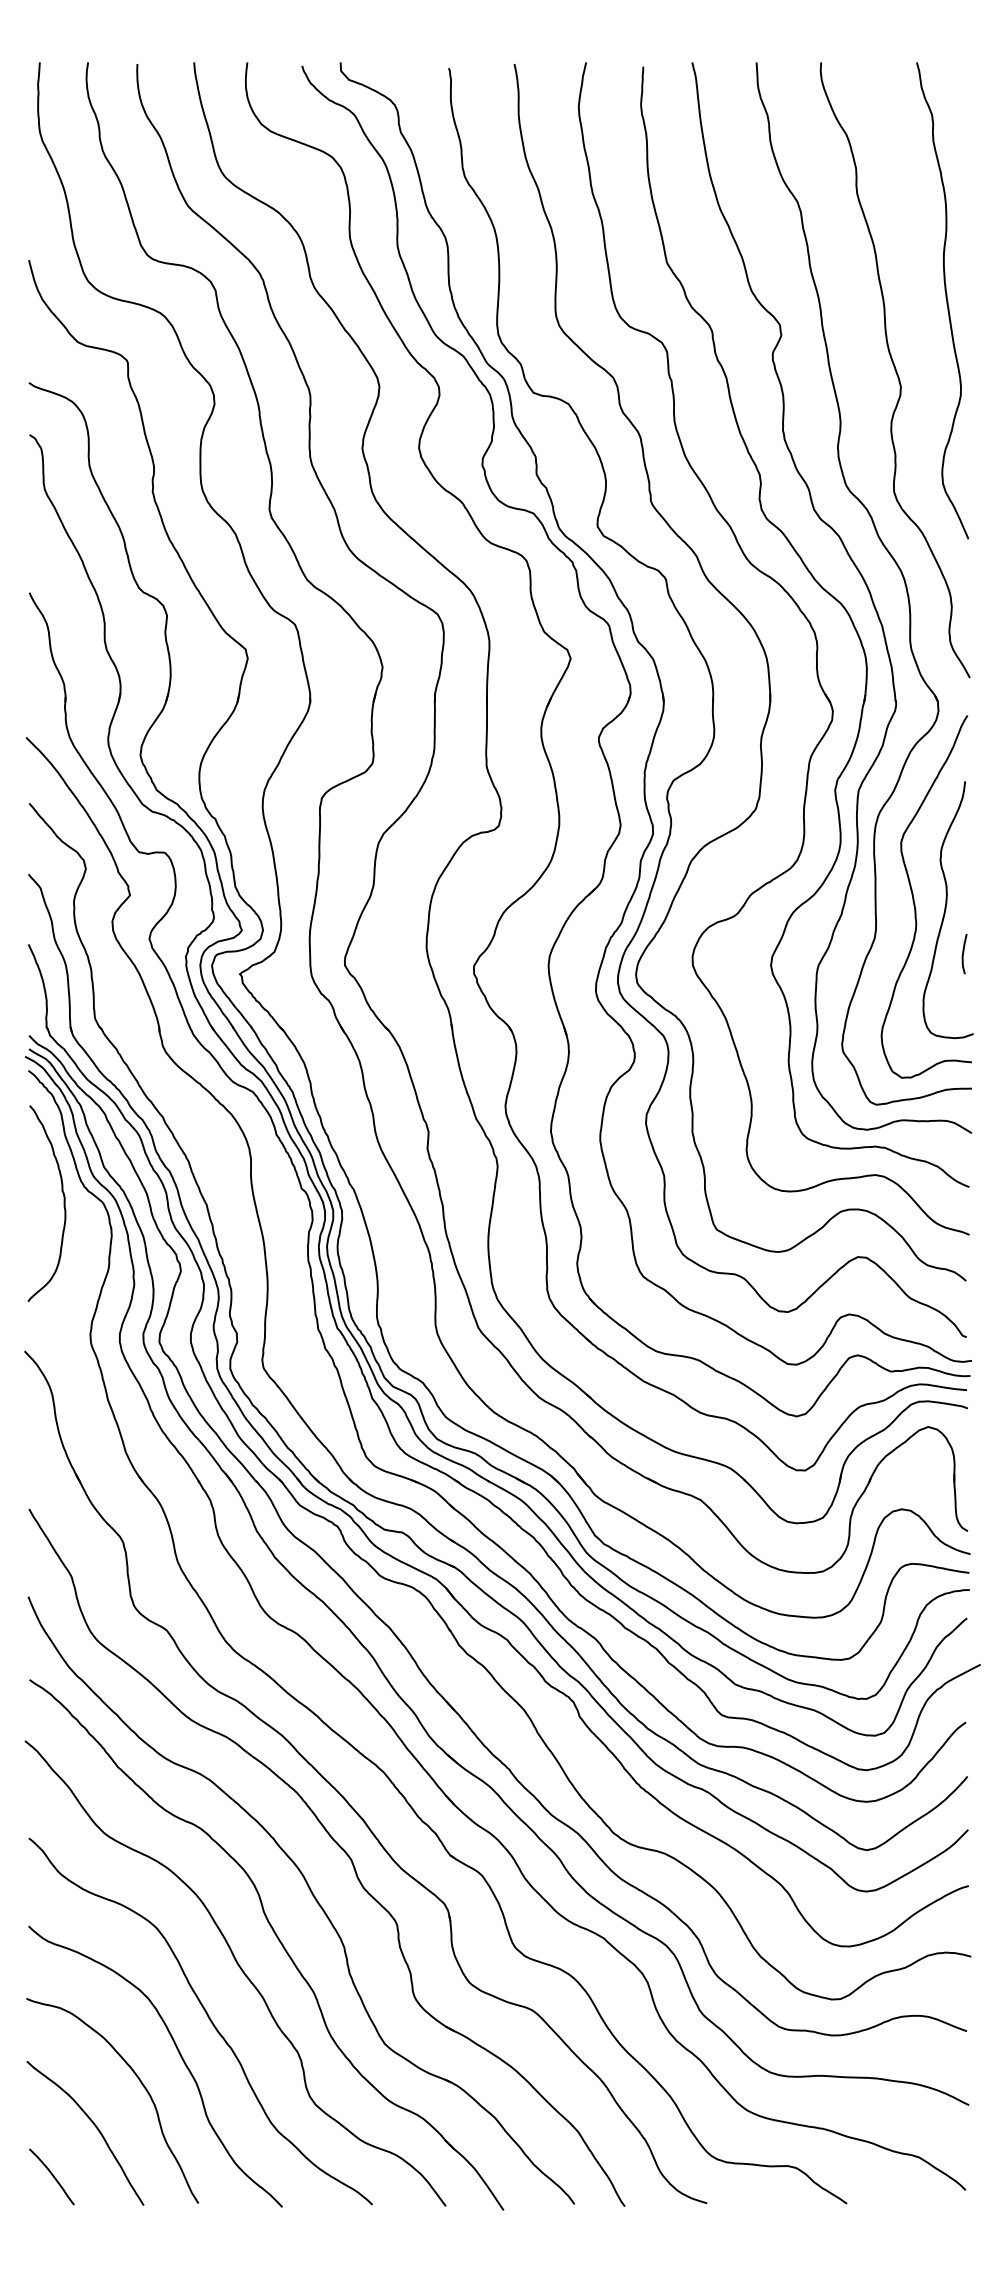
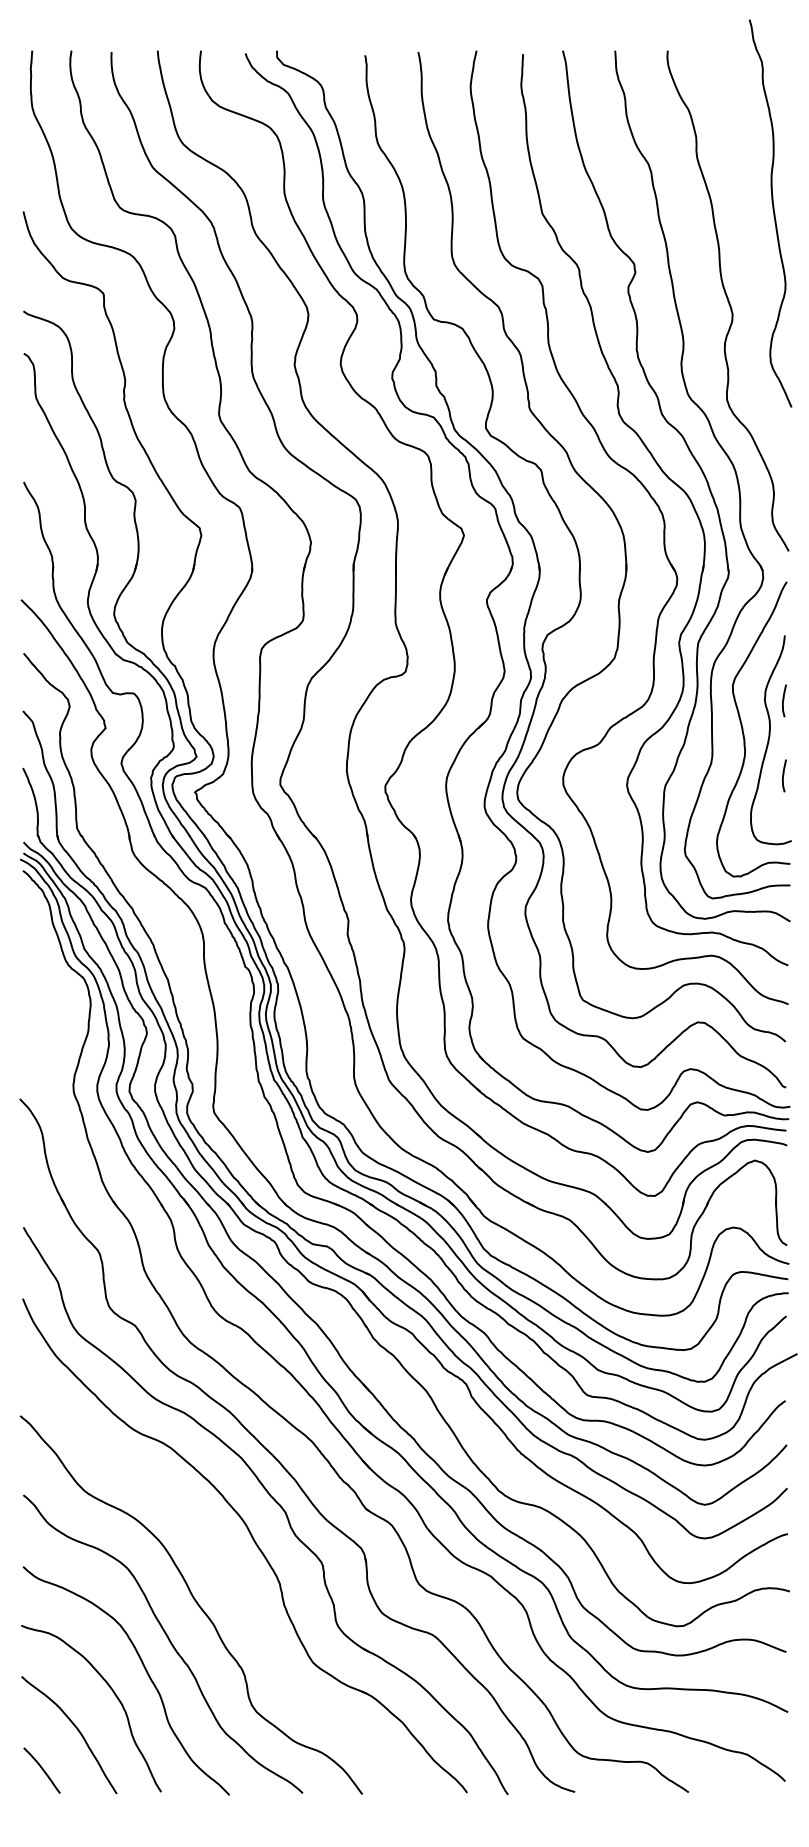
curve: (946, 300) -> (773, 213), moved
curve: (964, 861) -> (784, 700), added
curve: (63, 1203) -> (51, 978), removed
part: (277, 1939) -> (225, 1577), removed

